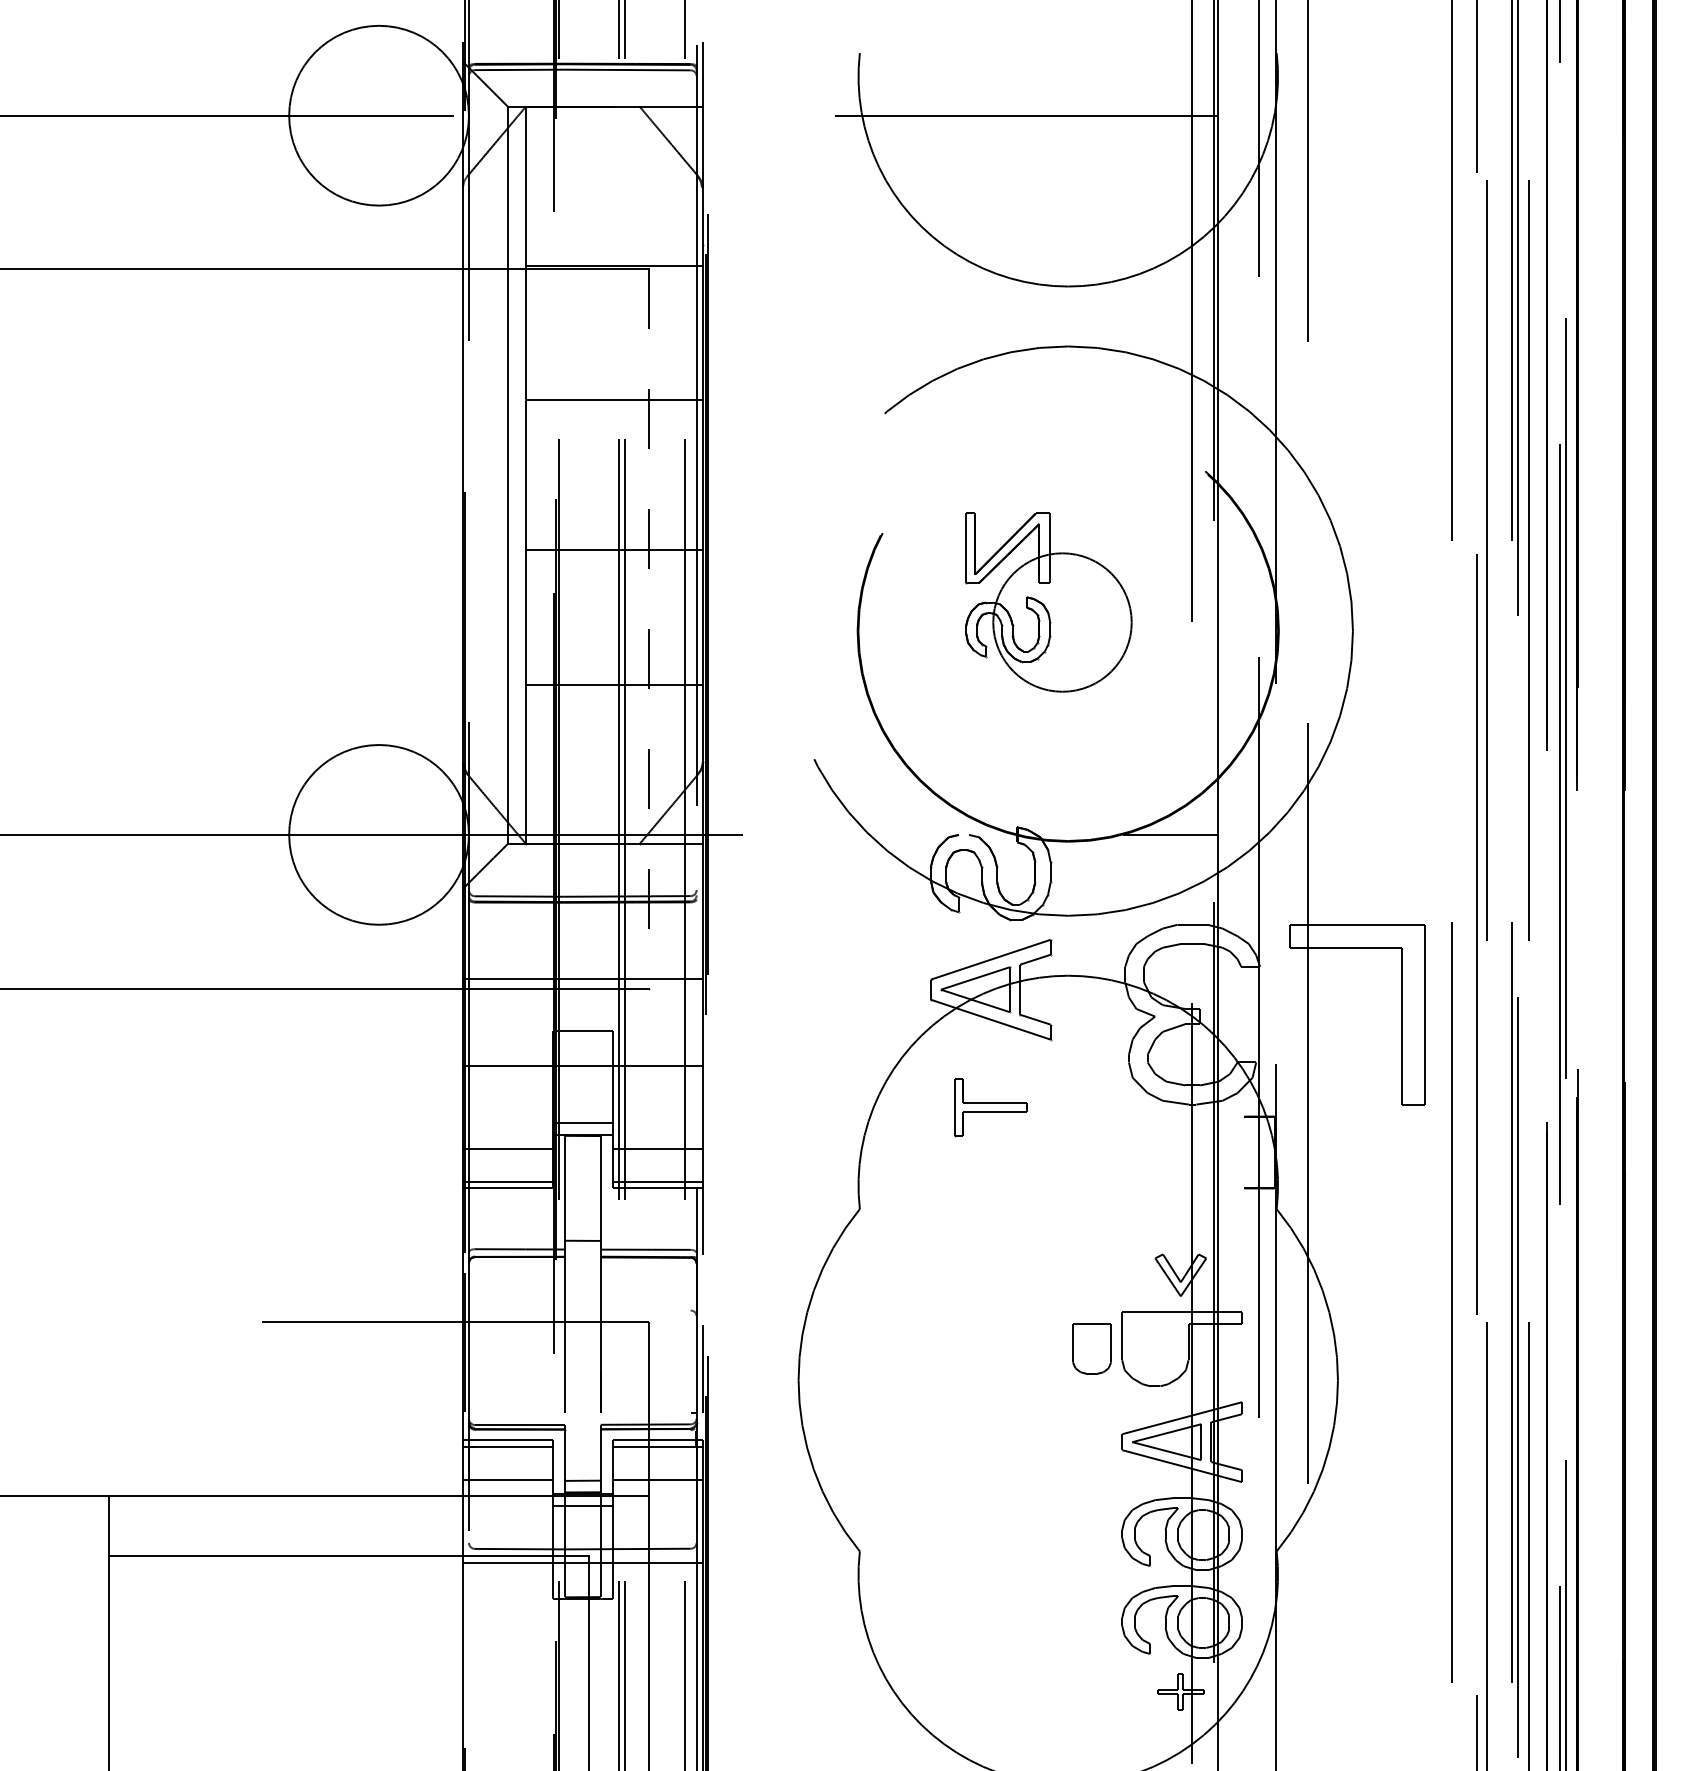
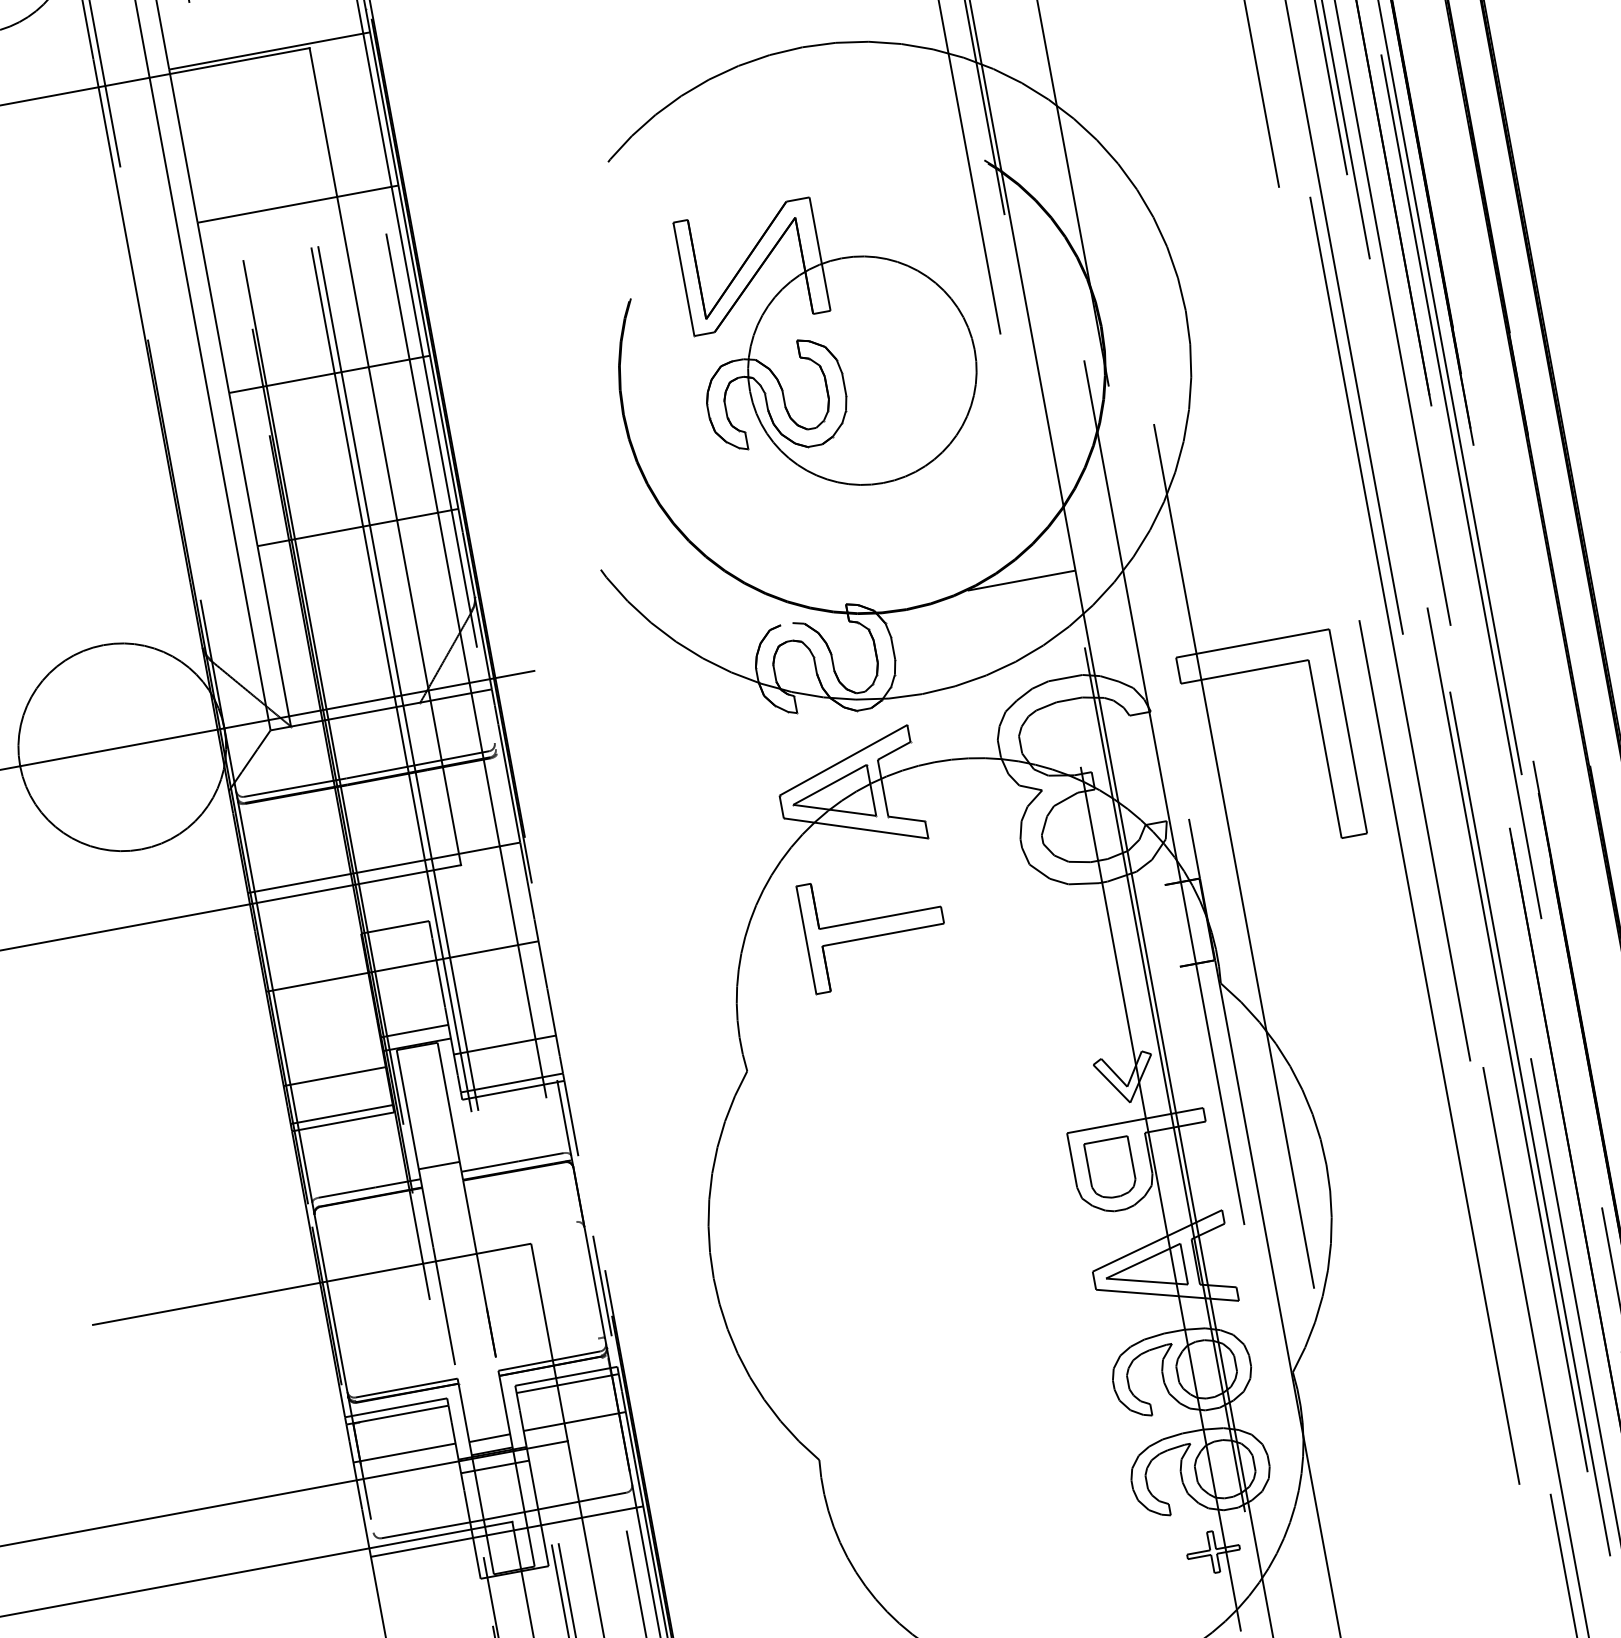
part: (1048, 602) -> (833, 342), size x1.43
line: (648, 629) -> (385, 457), dashed -> solid
part: (990, 1107) -> (874, 928), size x1.67
part: (1091, 1348) -> (1110, 1167), moved

